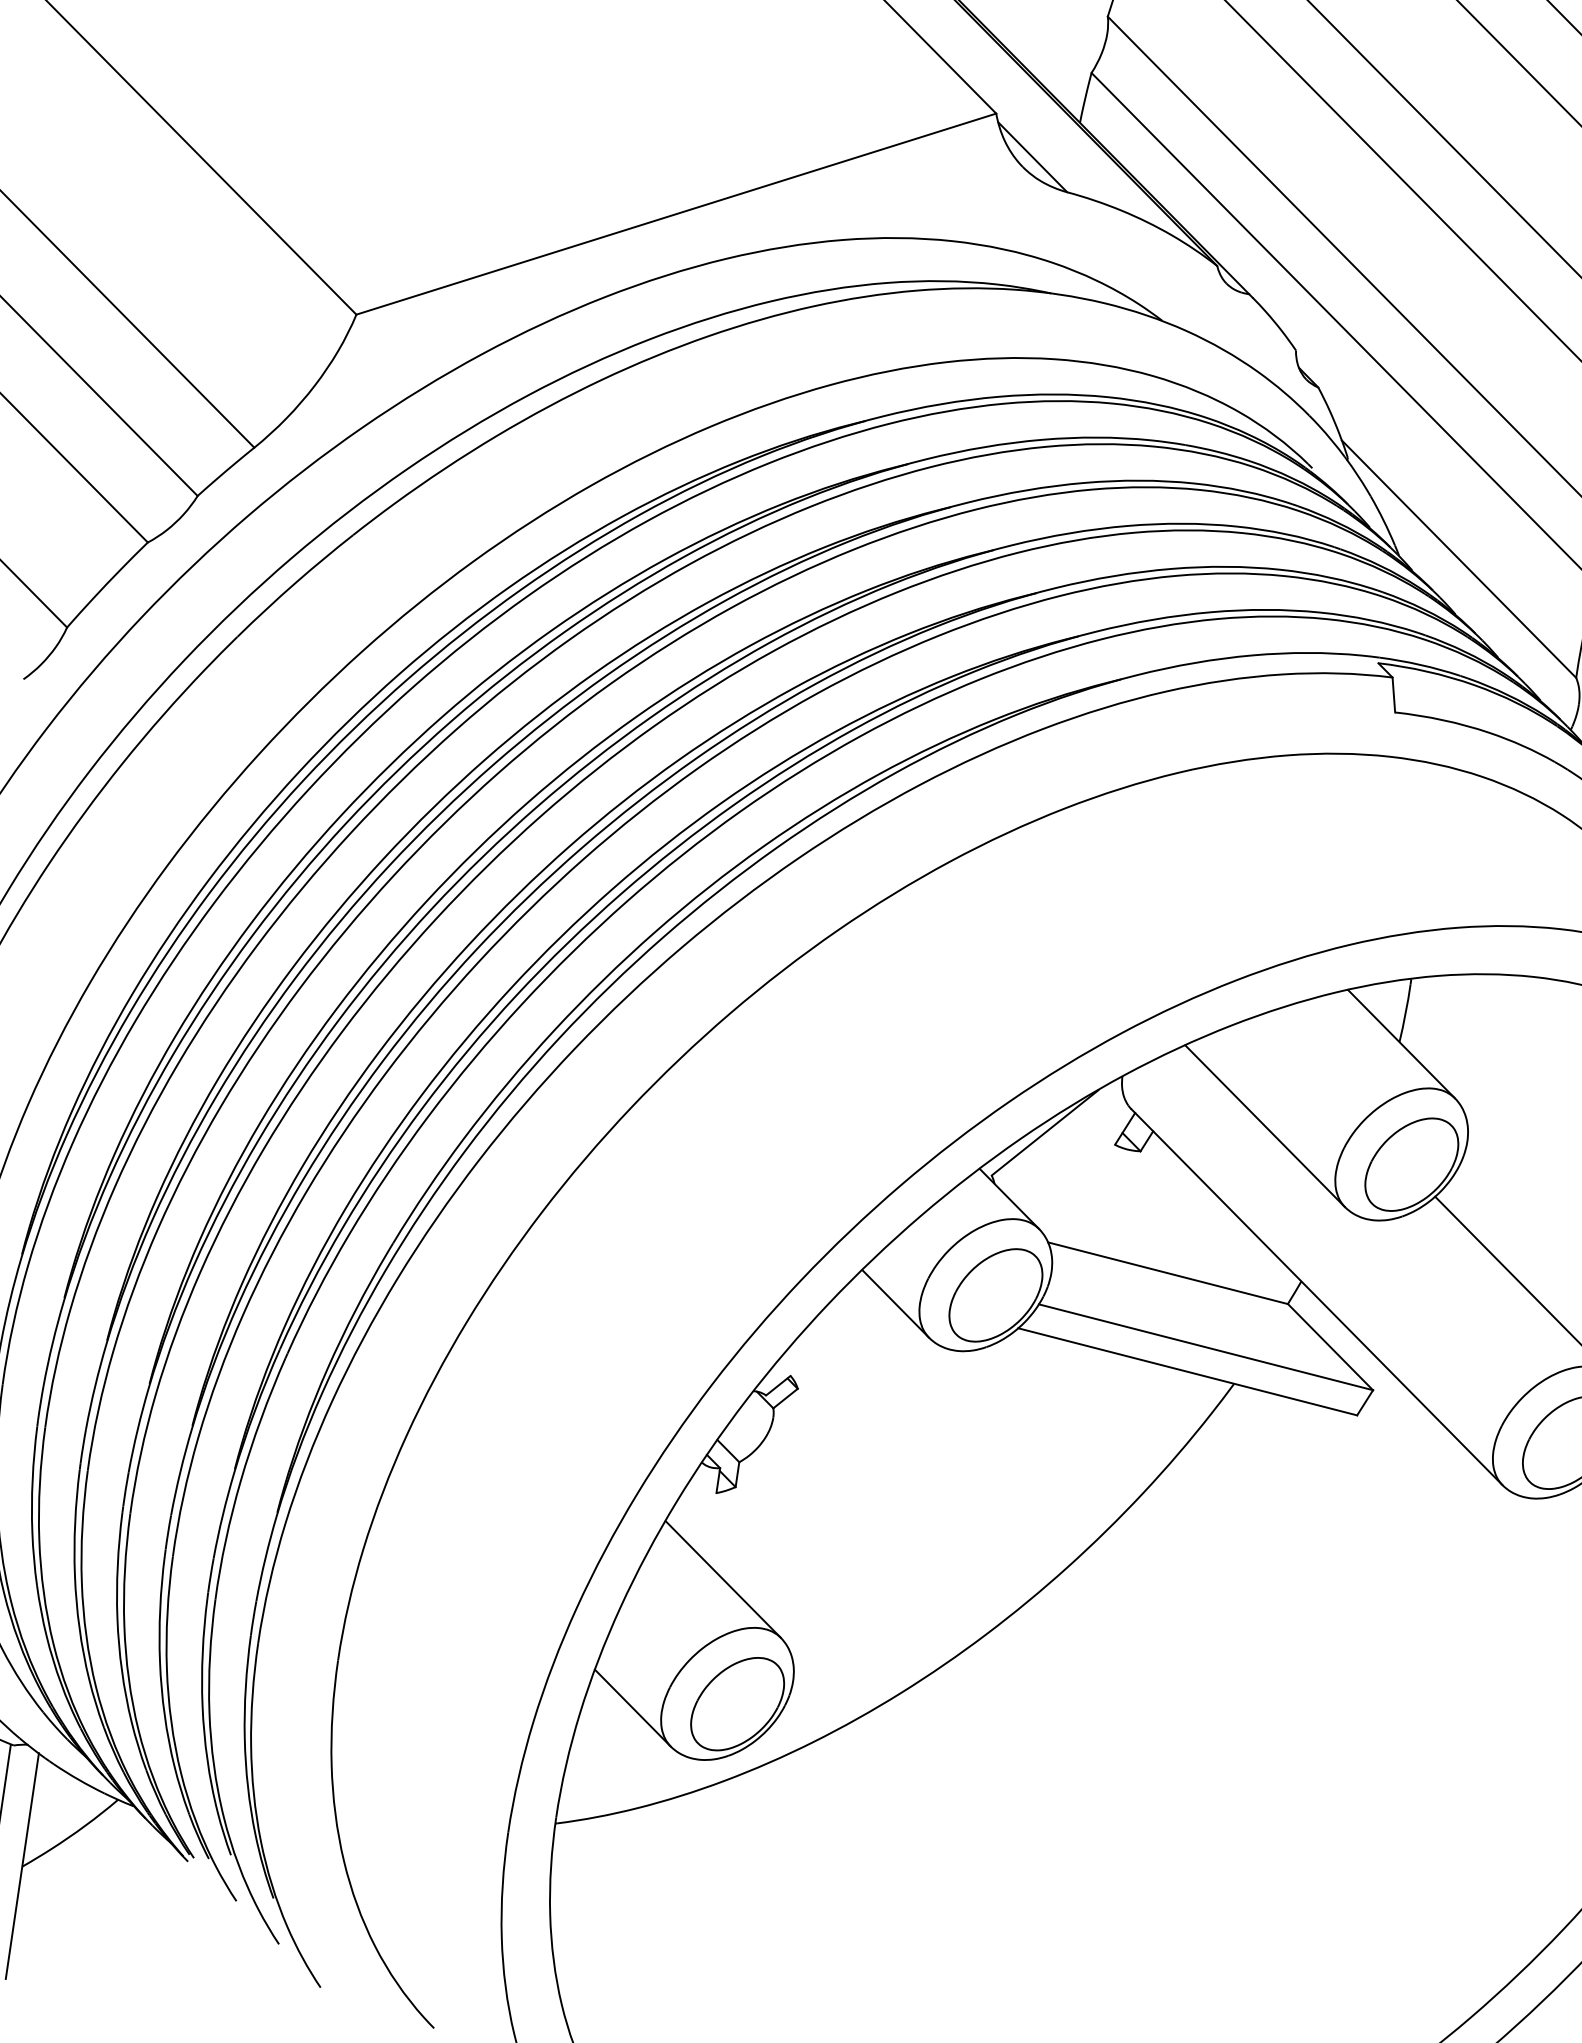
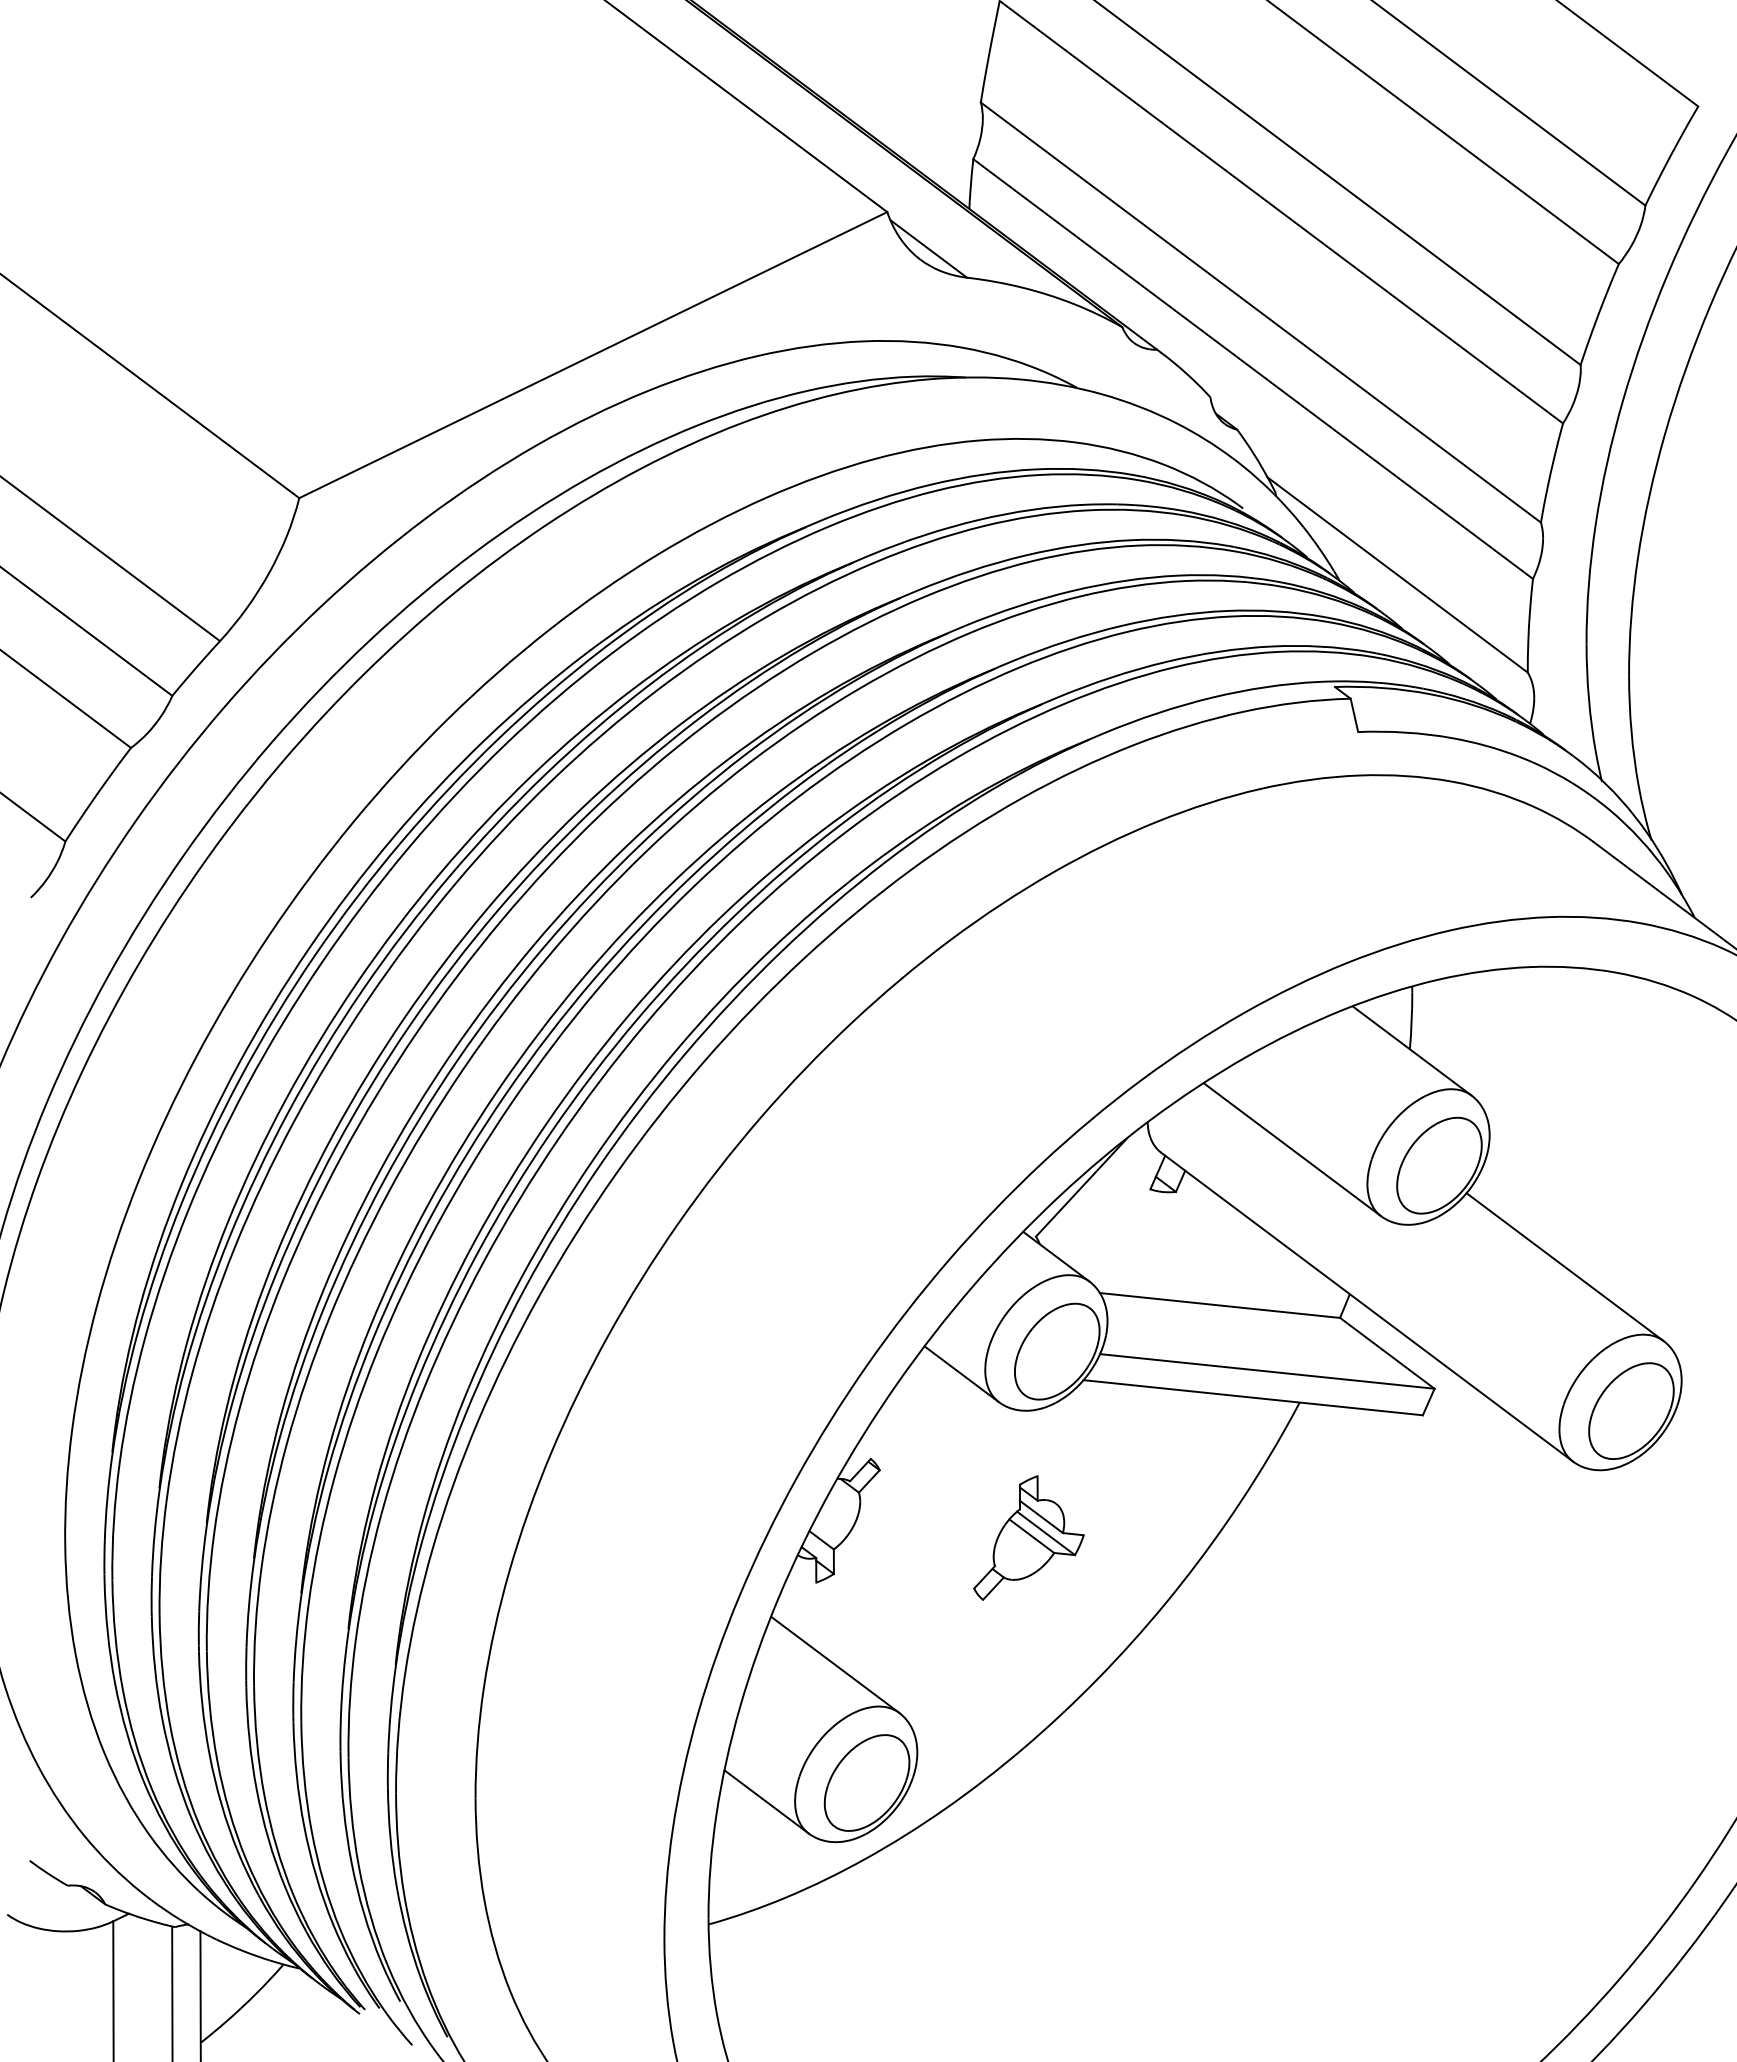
part: (938, 1479) -> (1028, 1537), added

